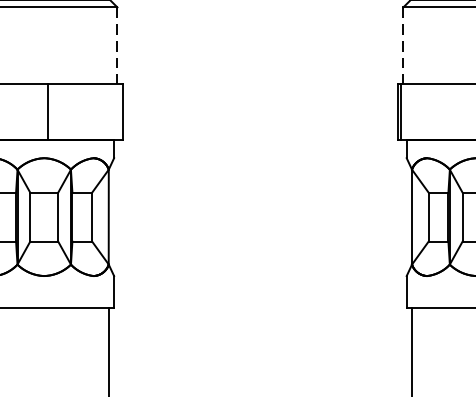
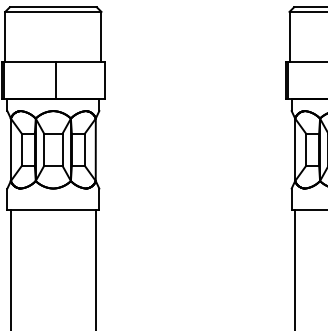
line: (117, 46) -> (101, 37), dashed -> solid
line: (403, 46) -> (289, 37), dashed -> solid

